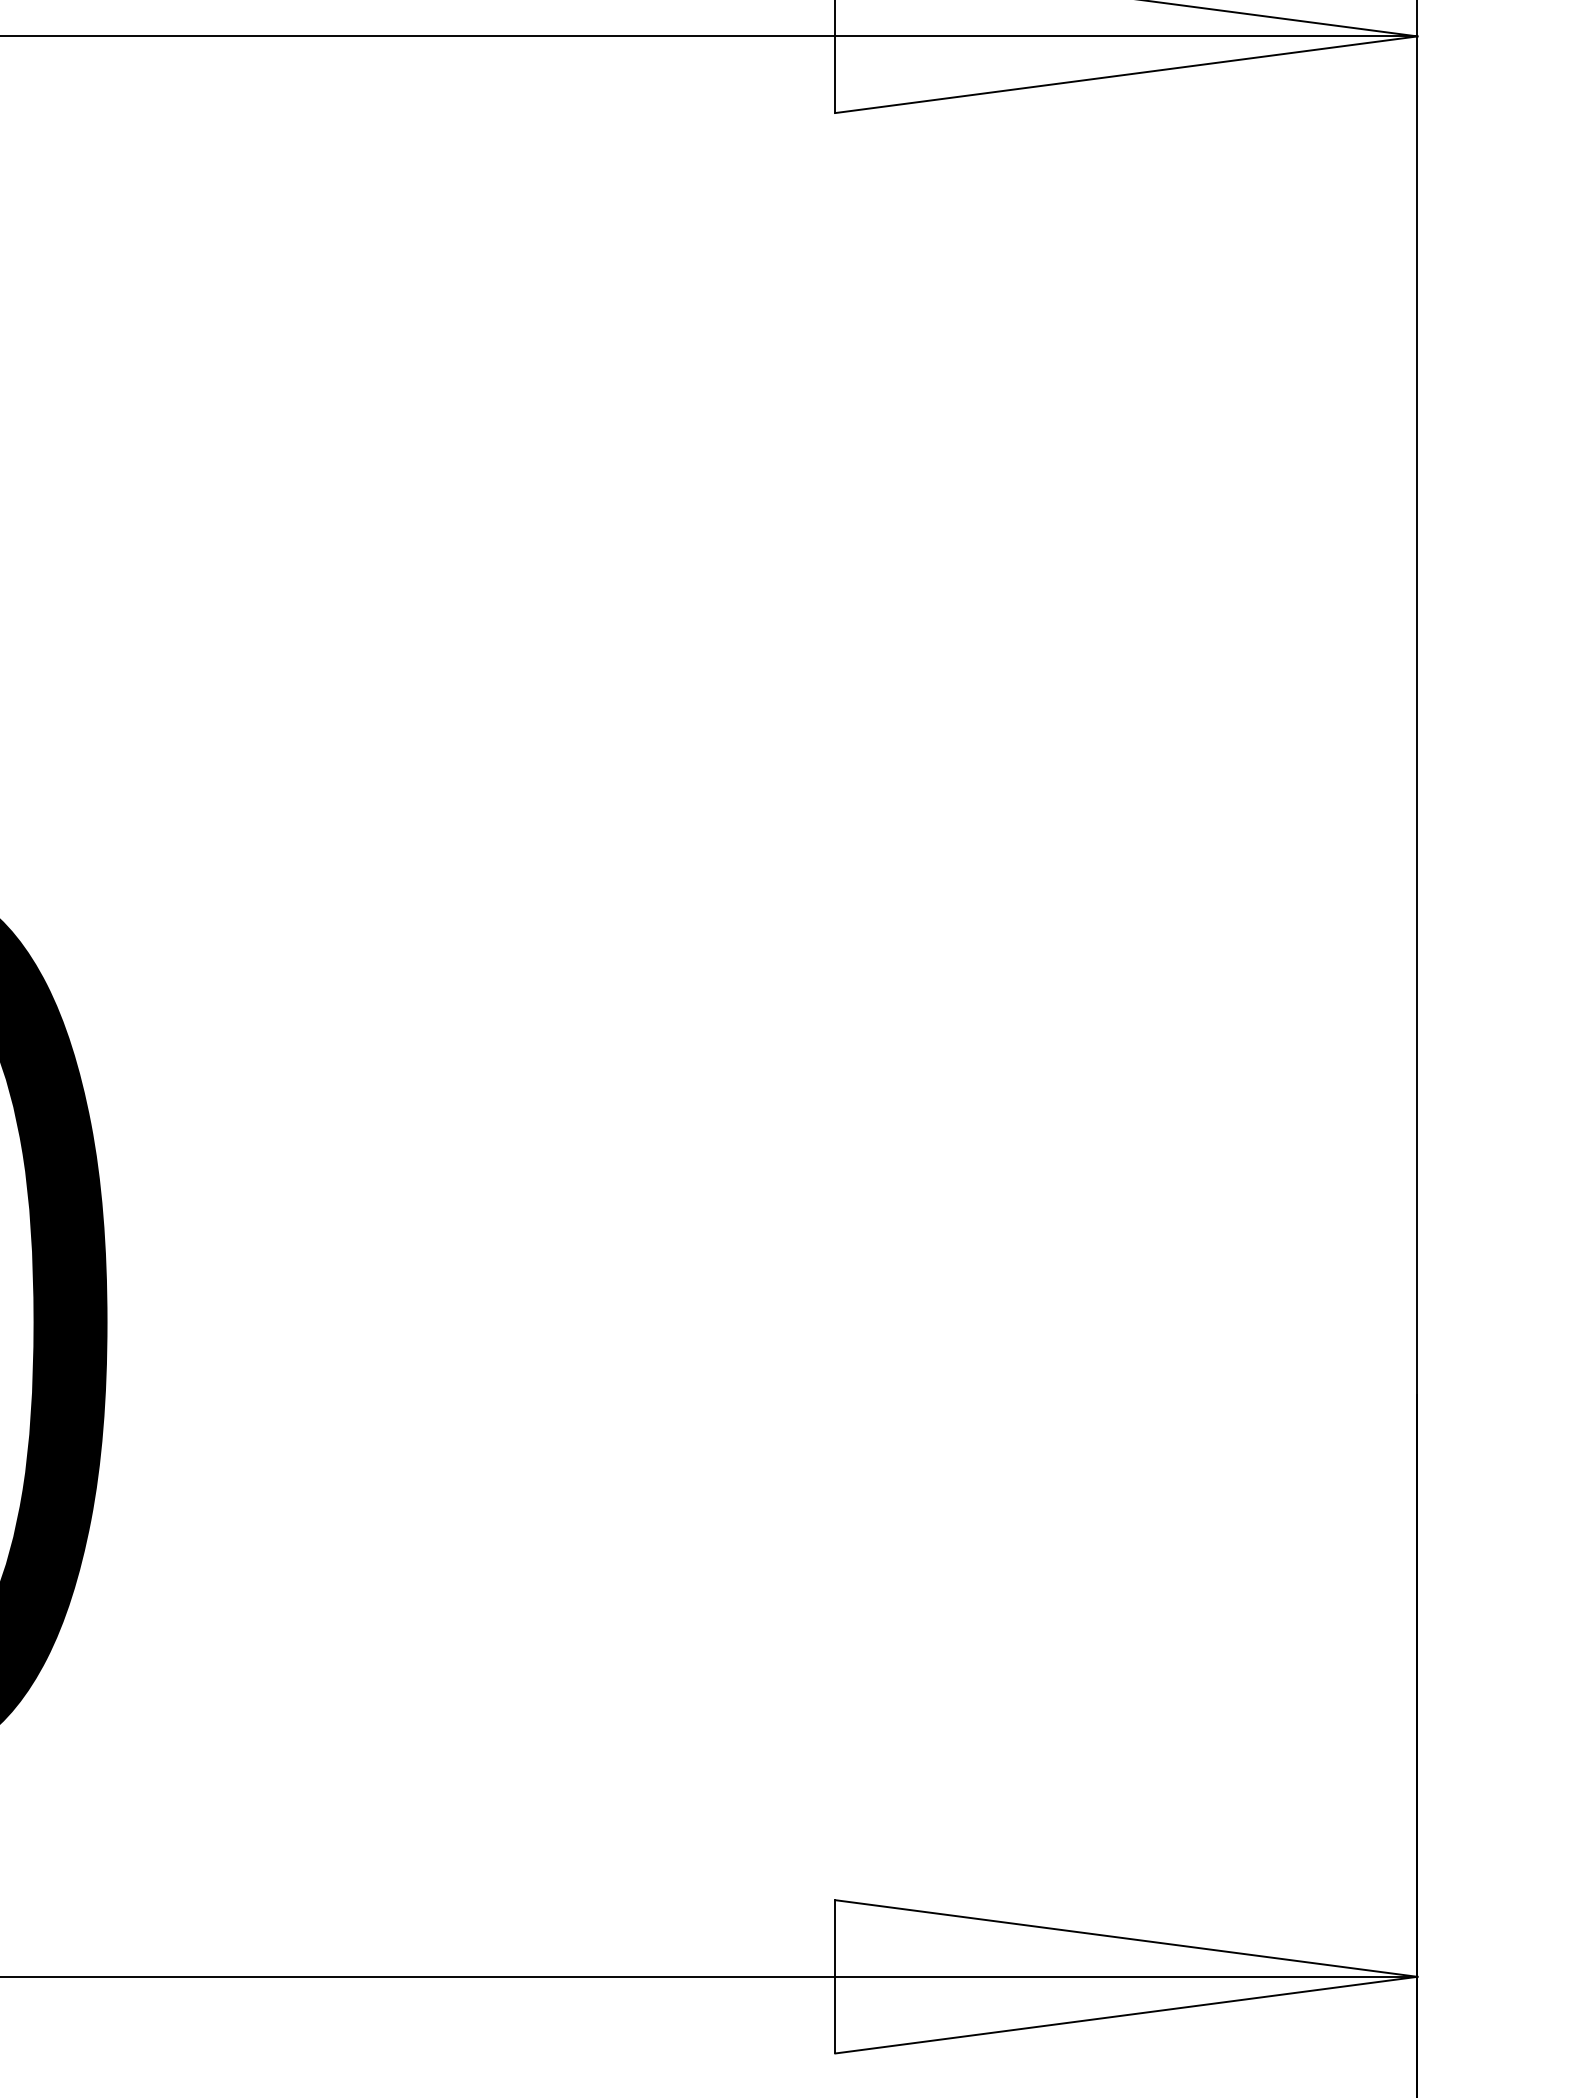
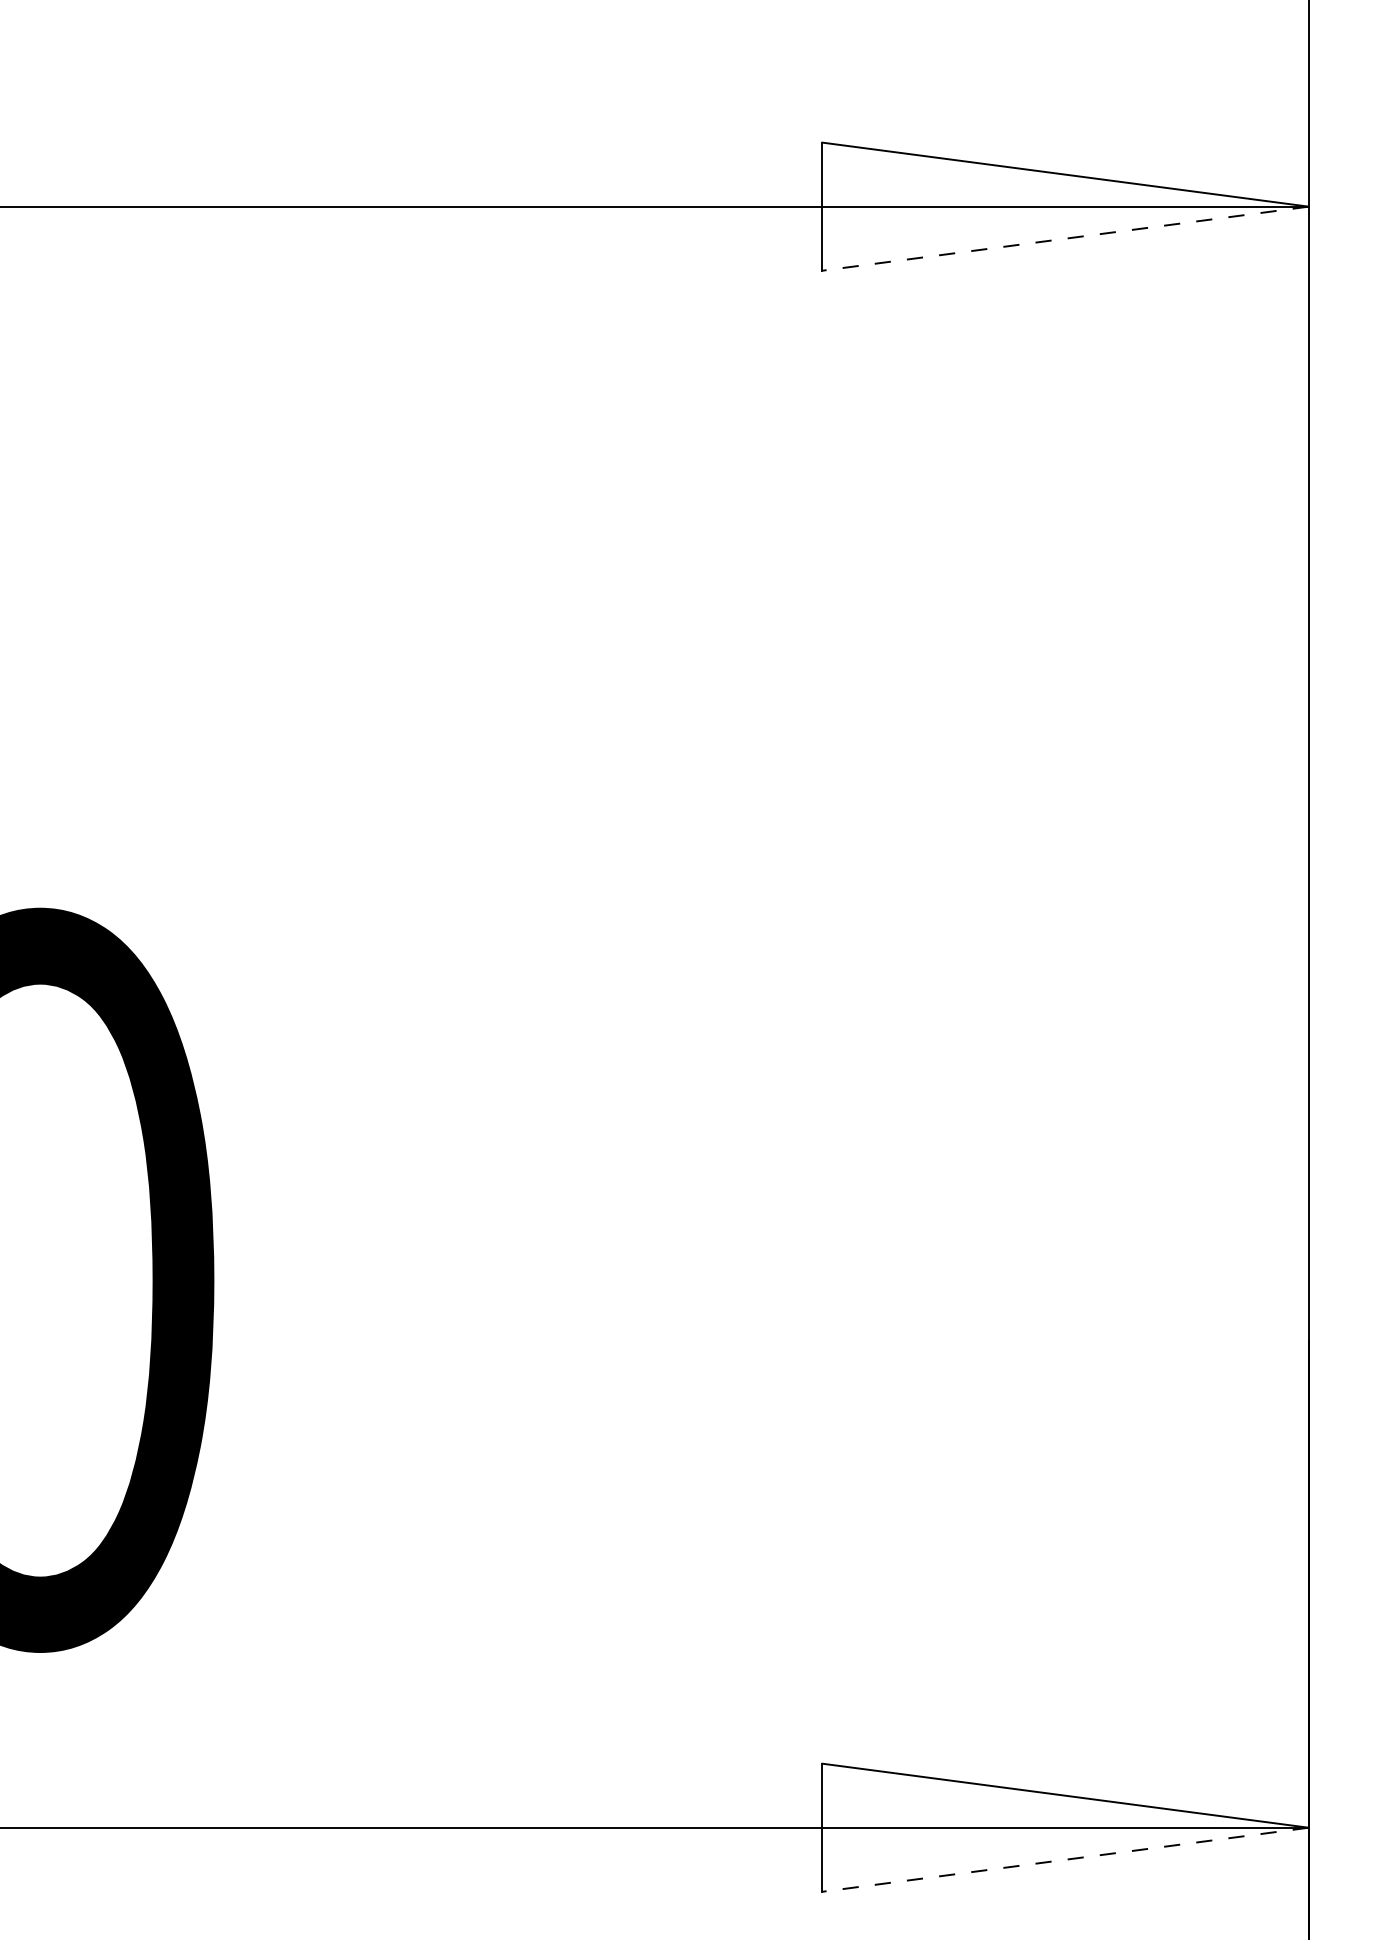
line: (1126, 74) -> (1065, 238), solid -> dashed
line: (1126, 2014) -> (1065, 1859), solid -> dashed

